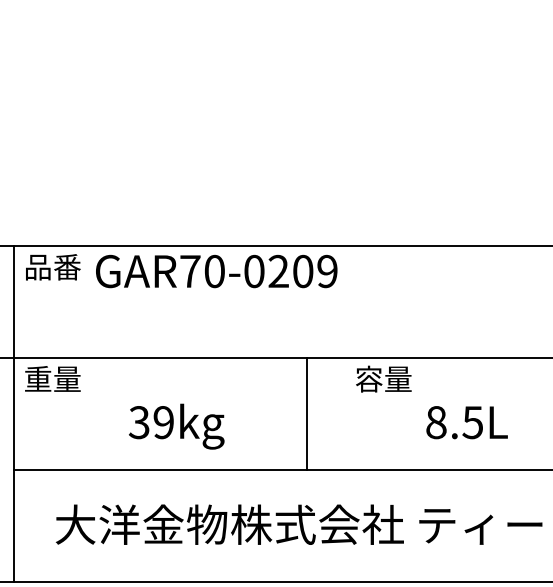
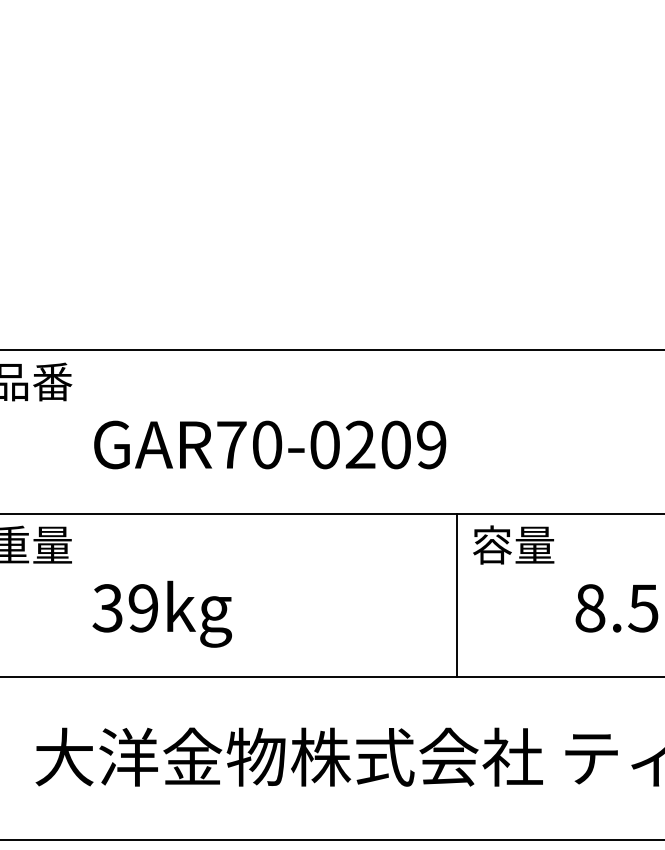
text: (216, 271) -> (269, 444), moved
line: (307, 413) -> (457, 595), moved
text: (176, 426) -> (162, 614), moved

